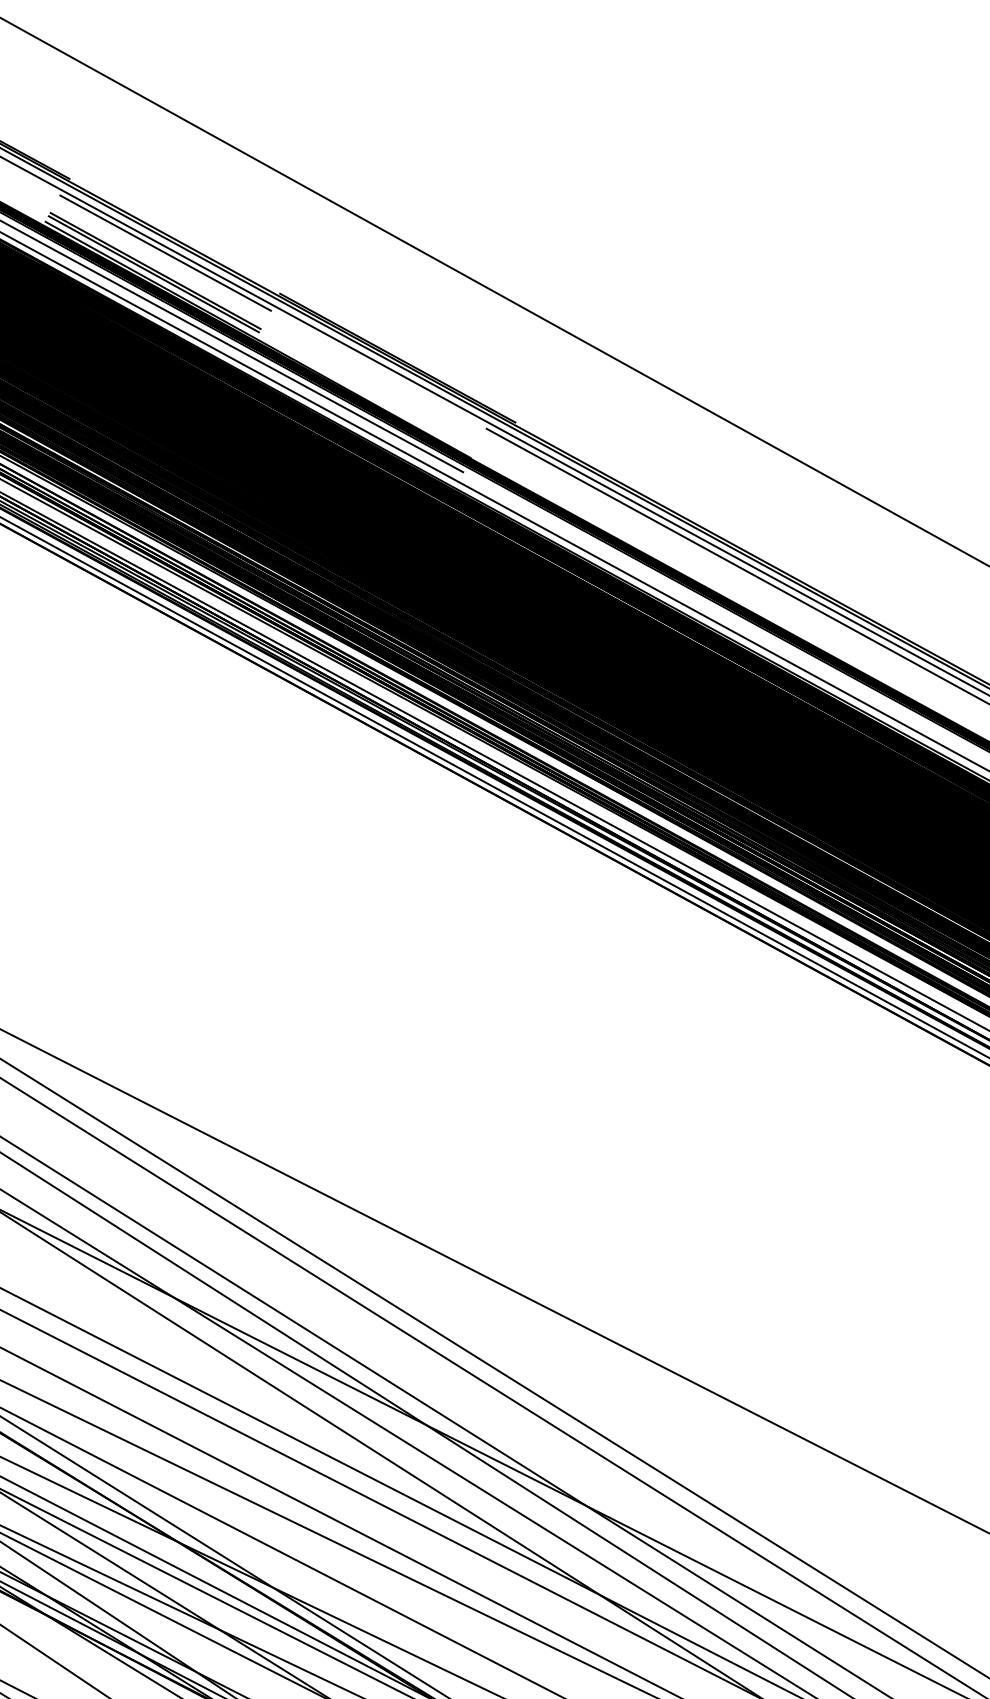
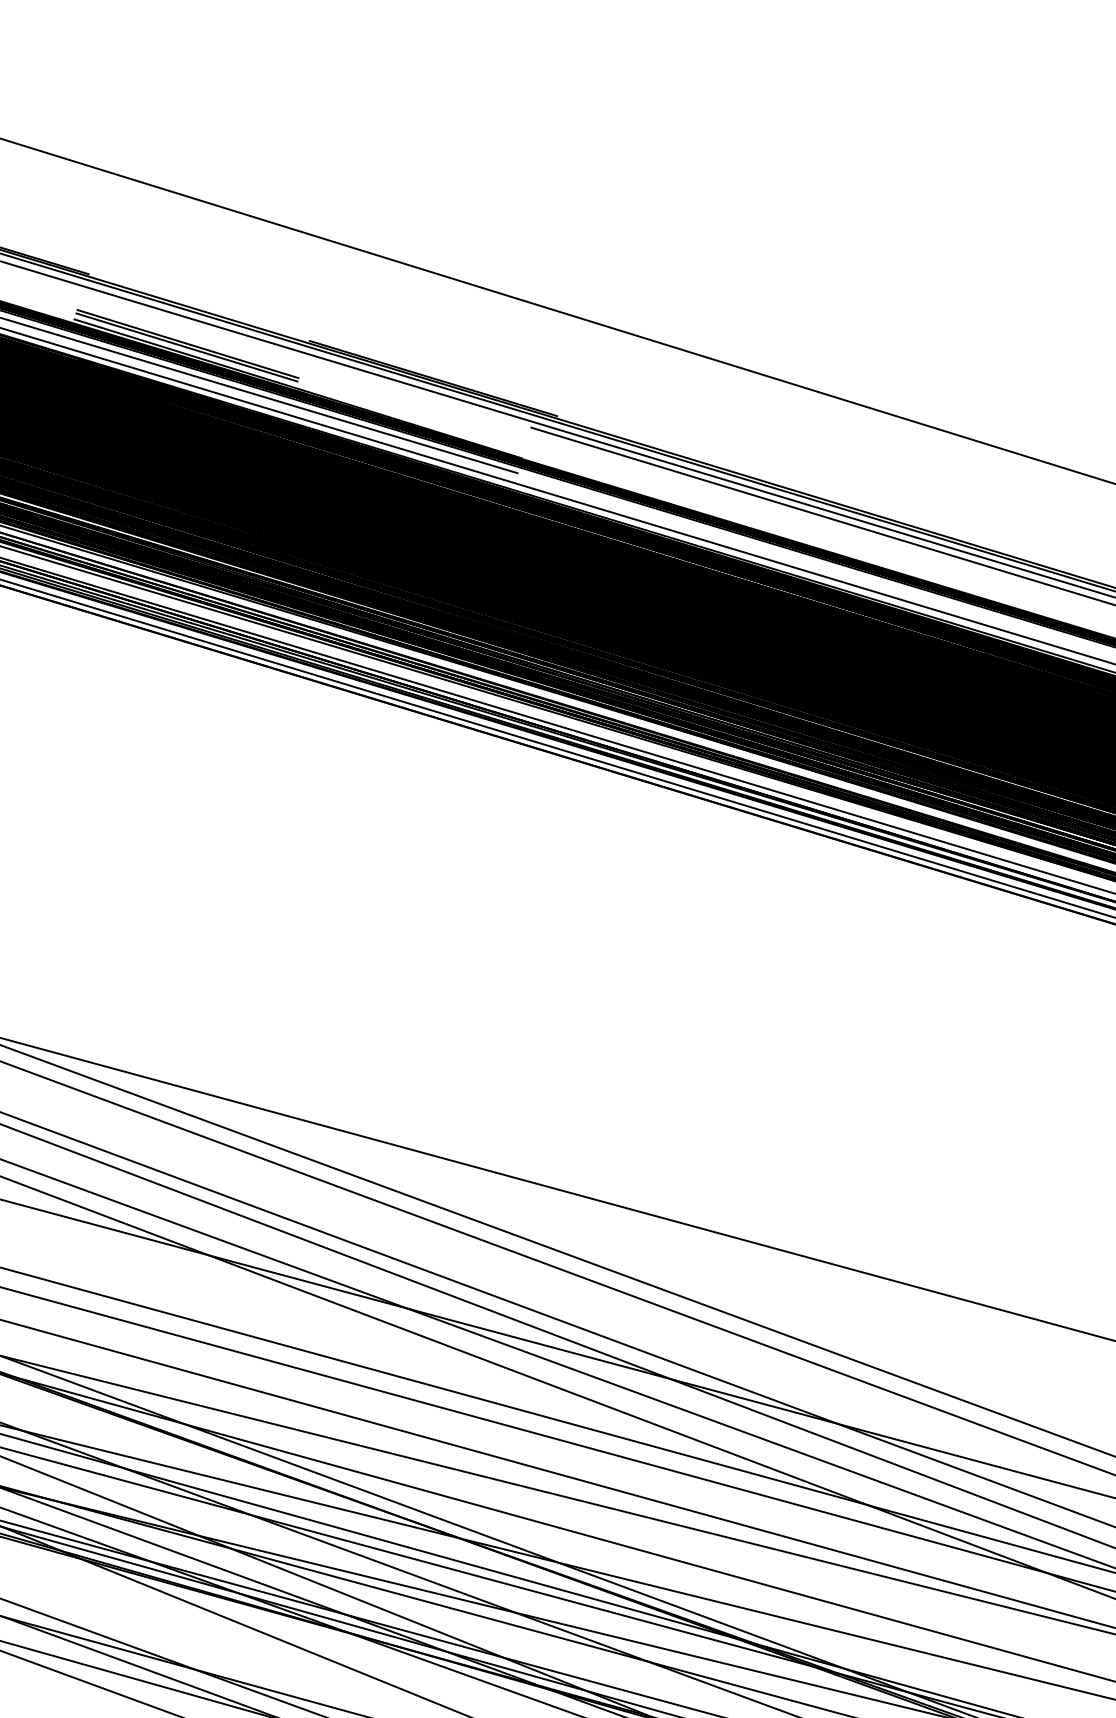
line: (165, 252) -> (193, 324), removed

